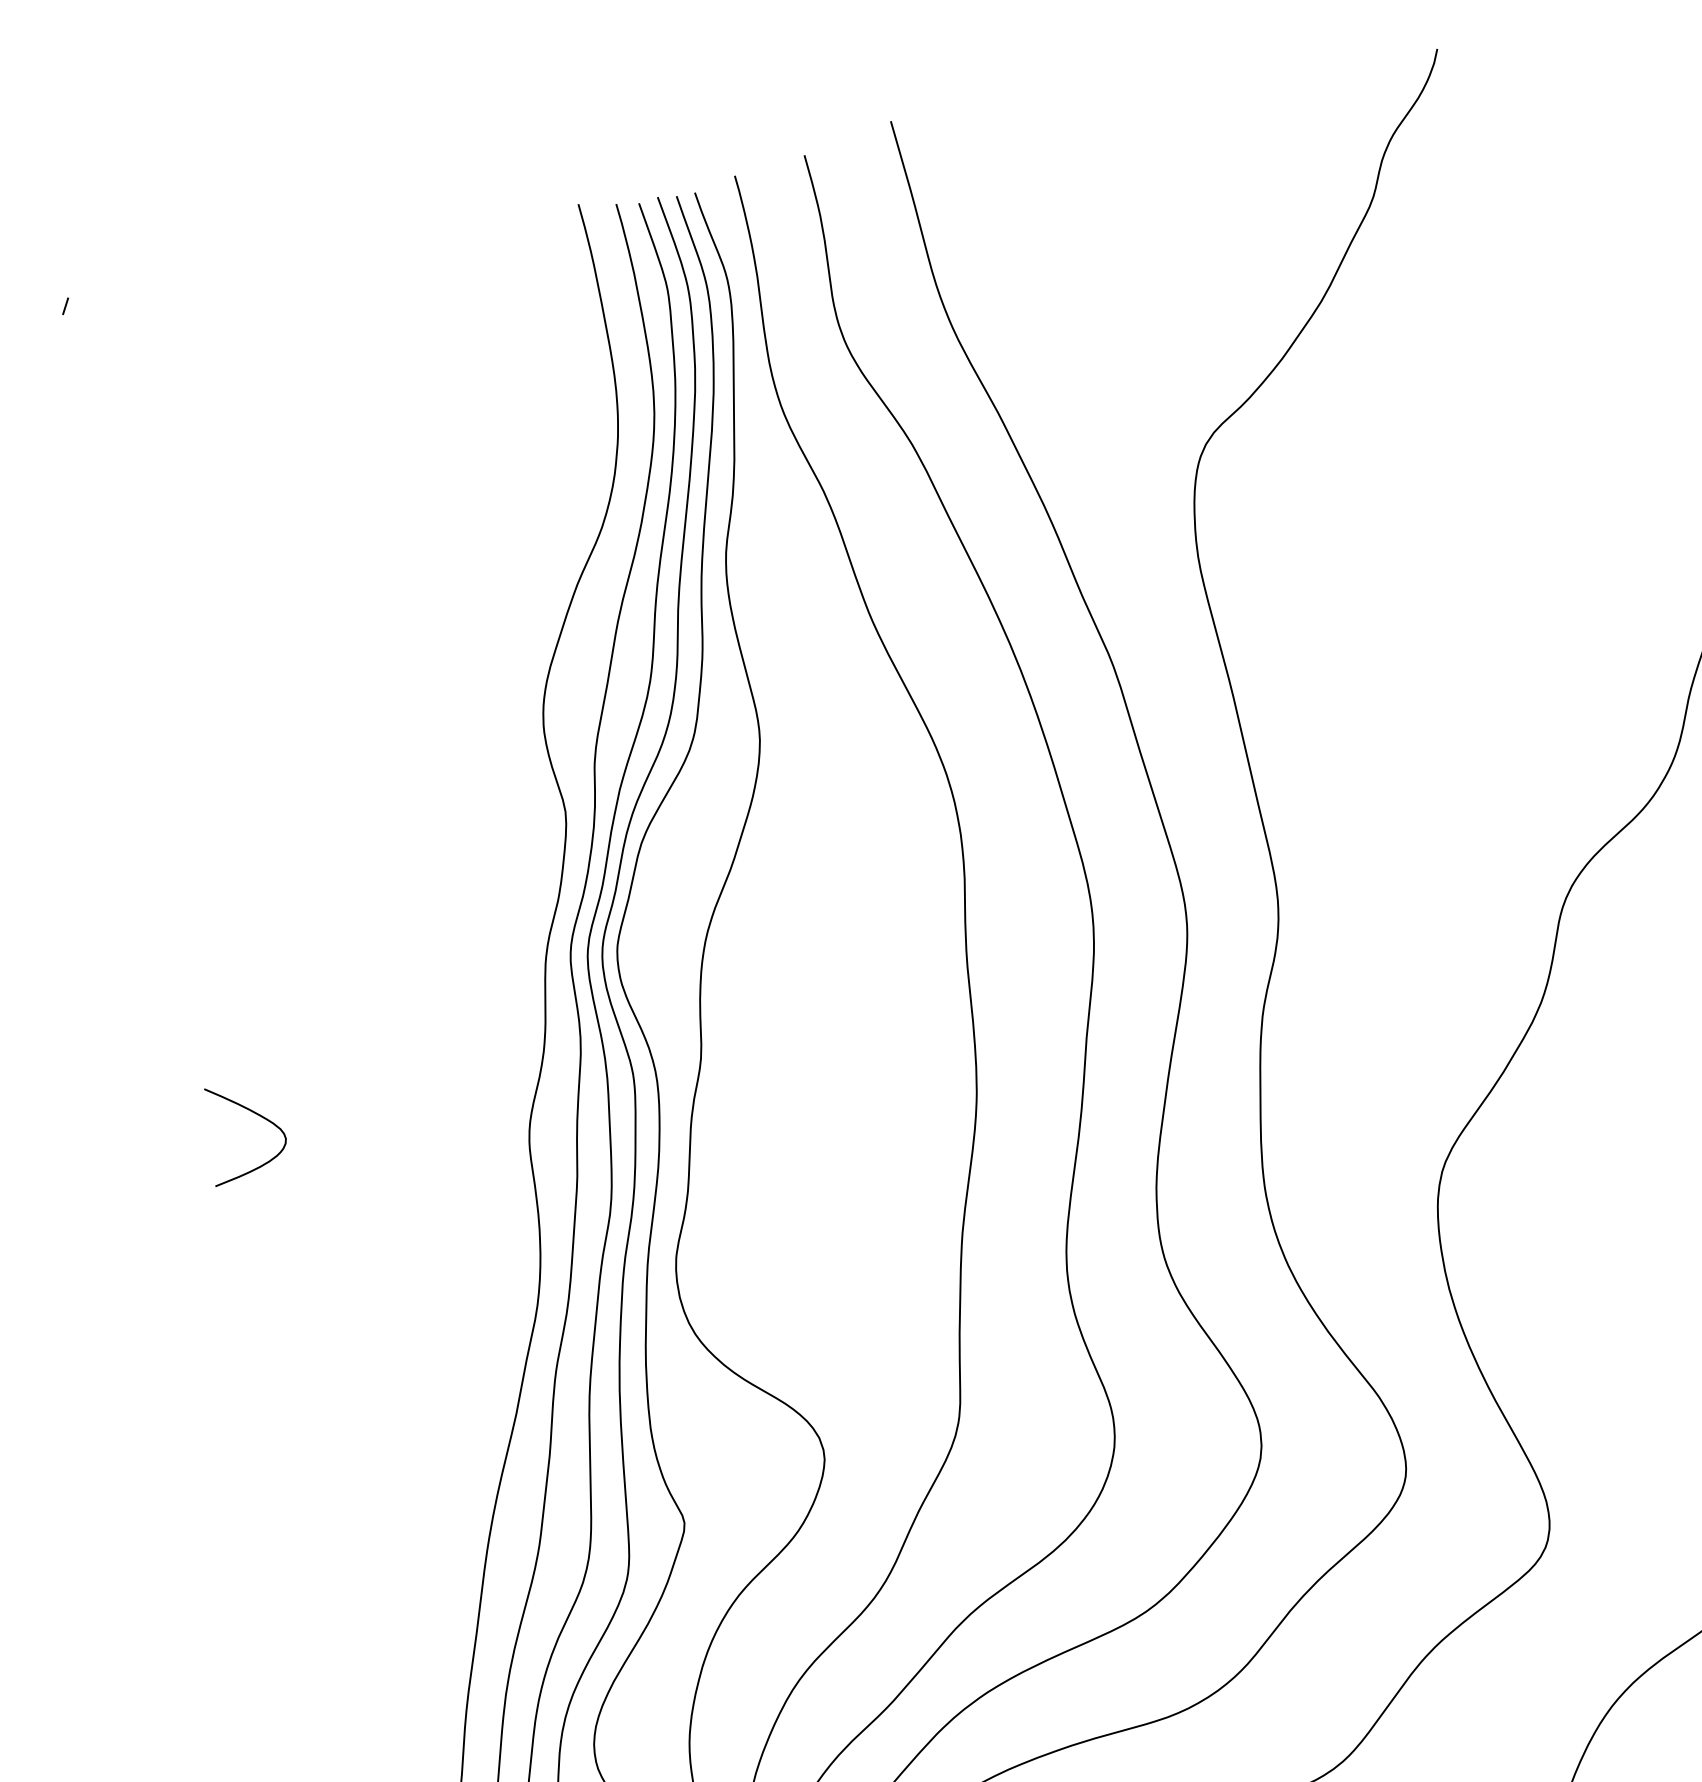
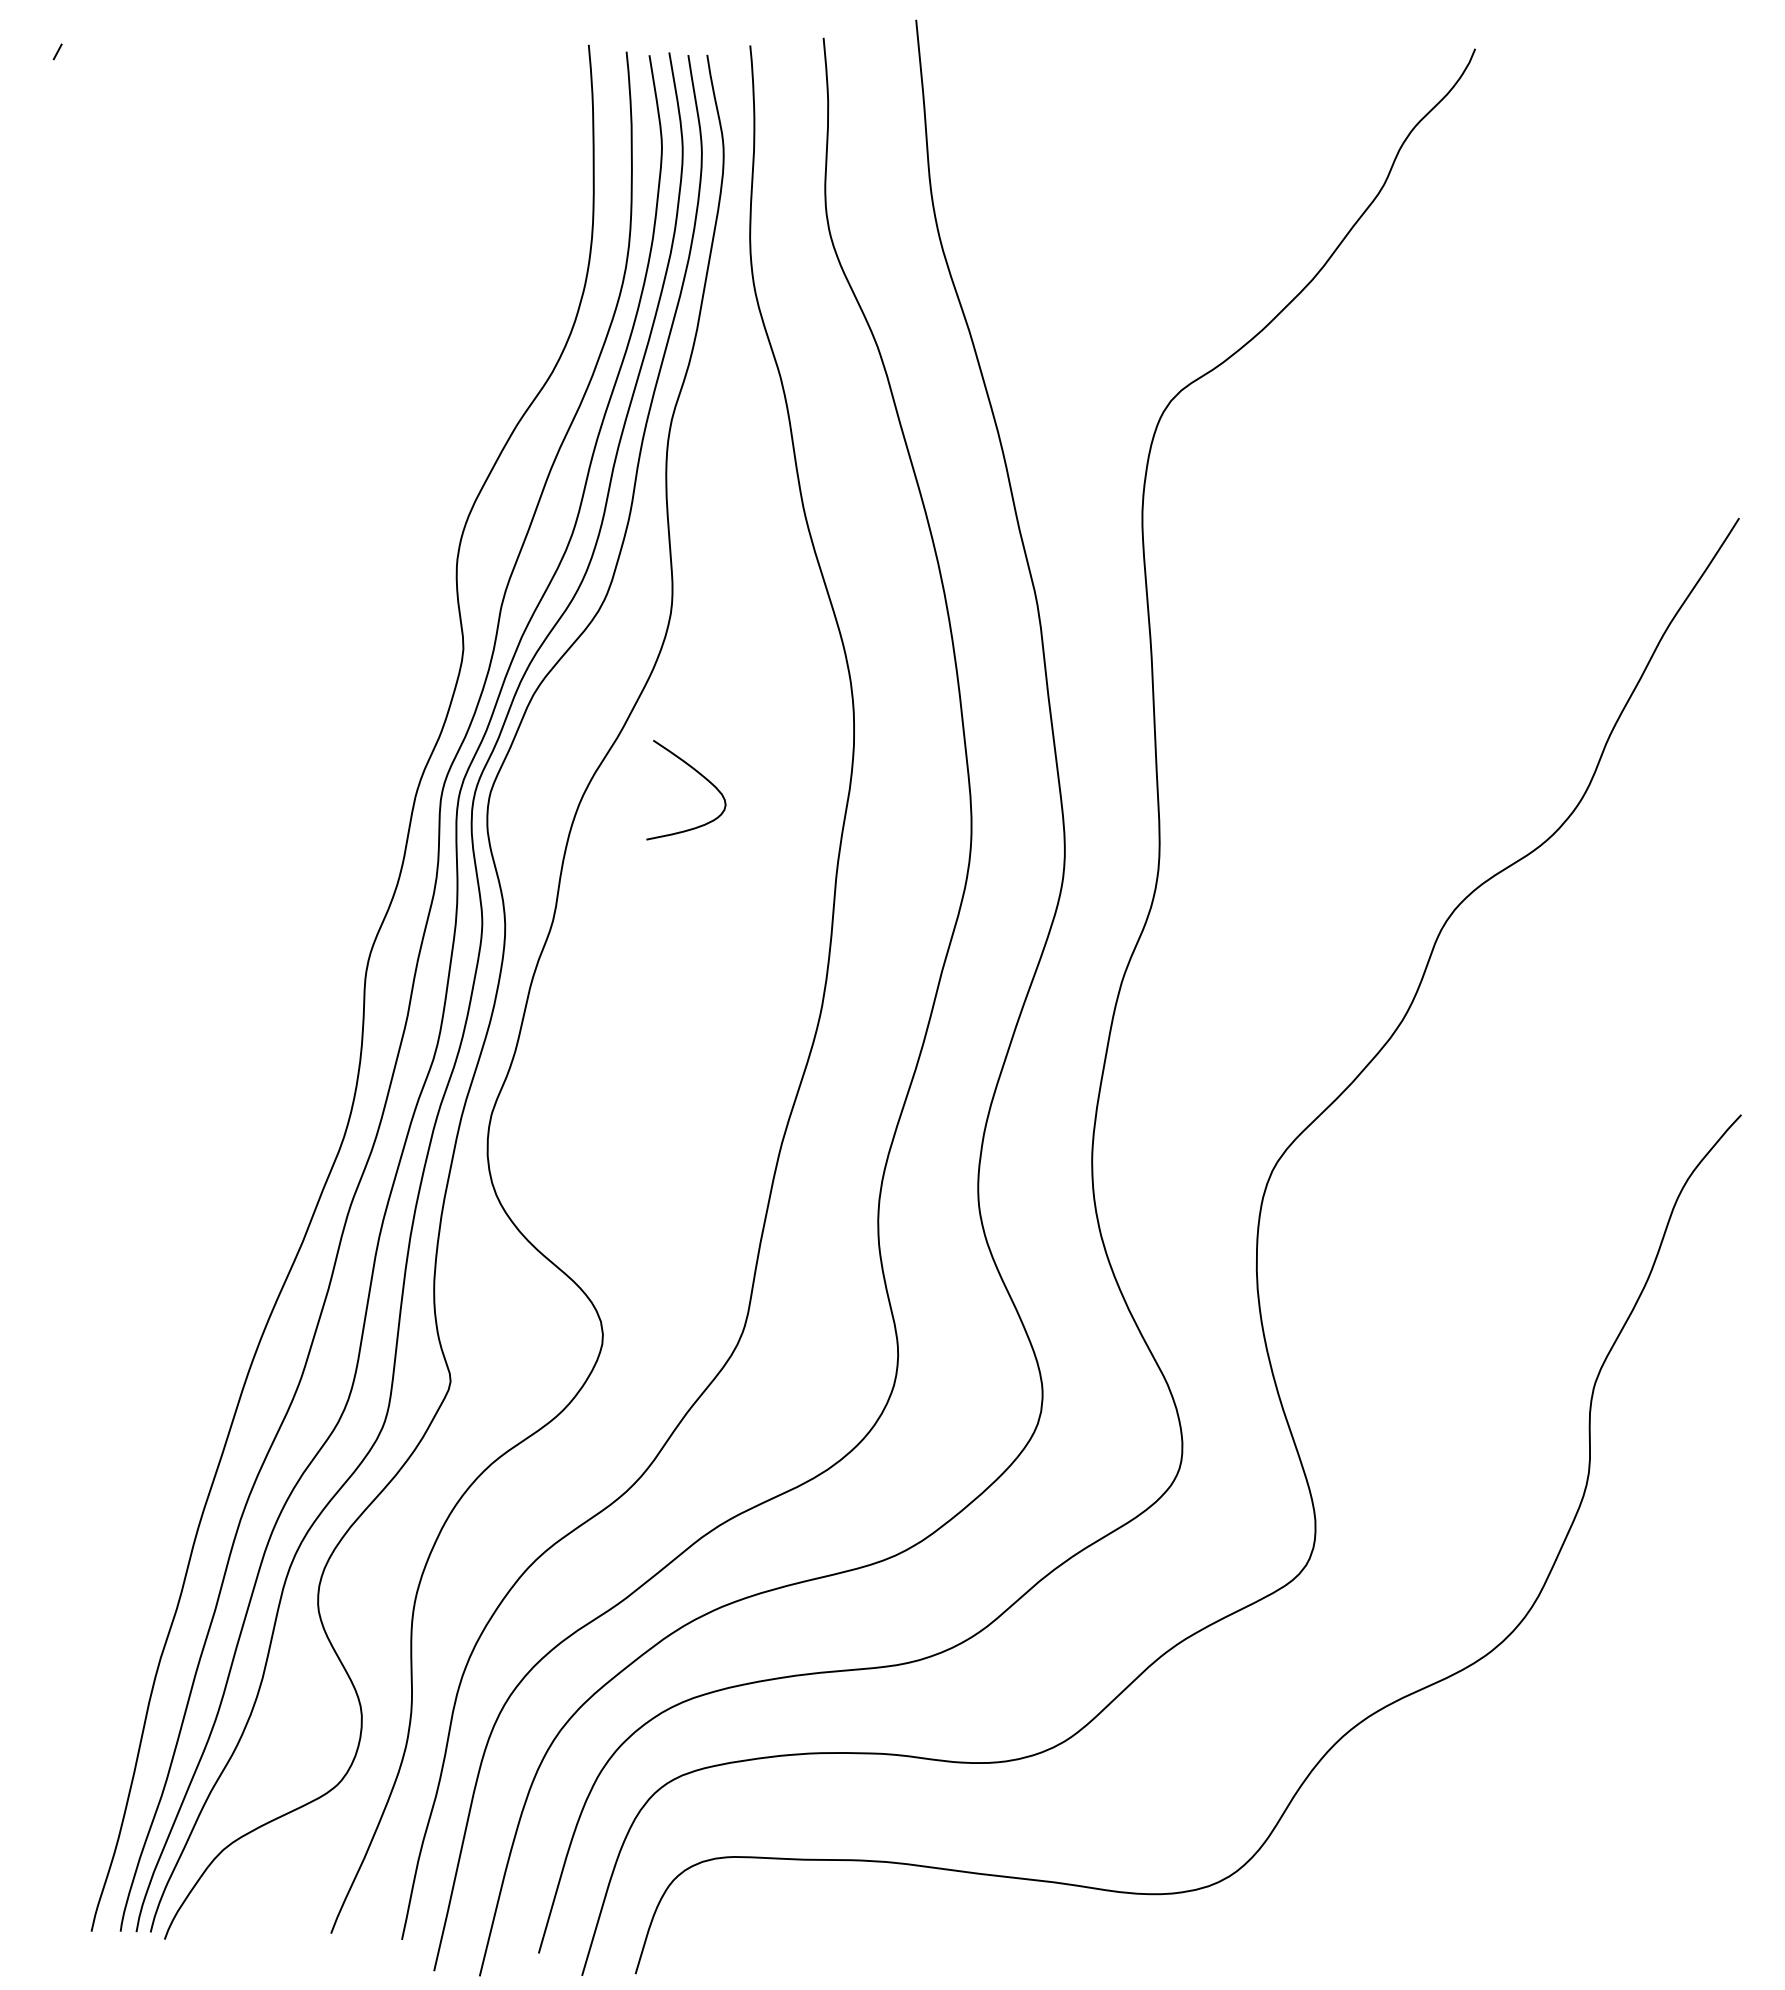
curve: (256, 1114) -> (700, 775), moved

